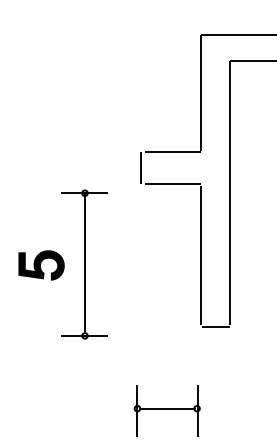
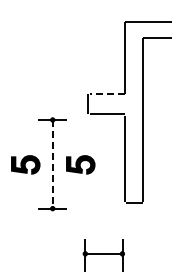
line: (171, 152) -> (106, 94), solid -> dashed
line: (84, 263) -> (52, 163), solid -> dashed
part: (129, 264) -> (80, 164), added

